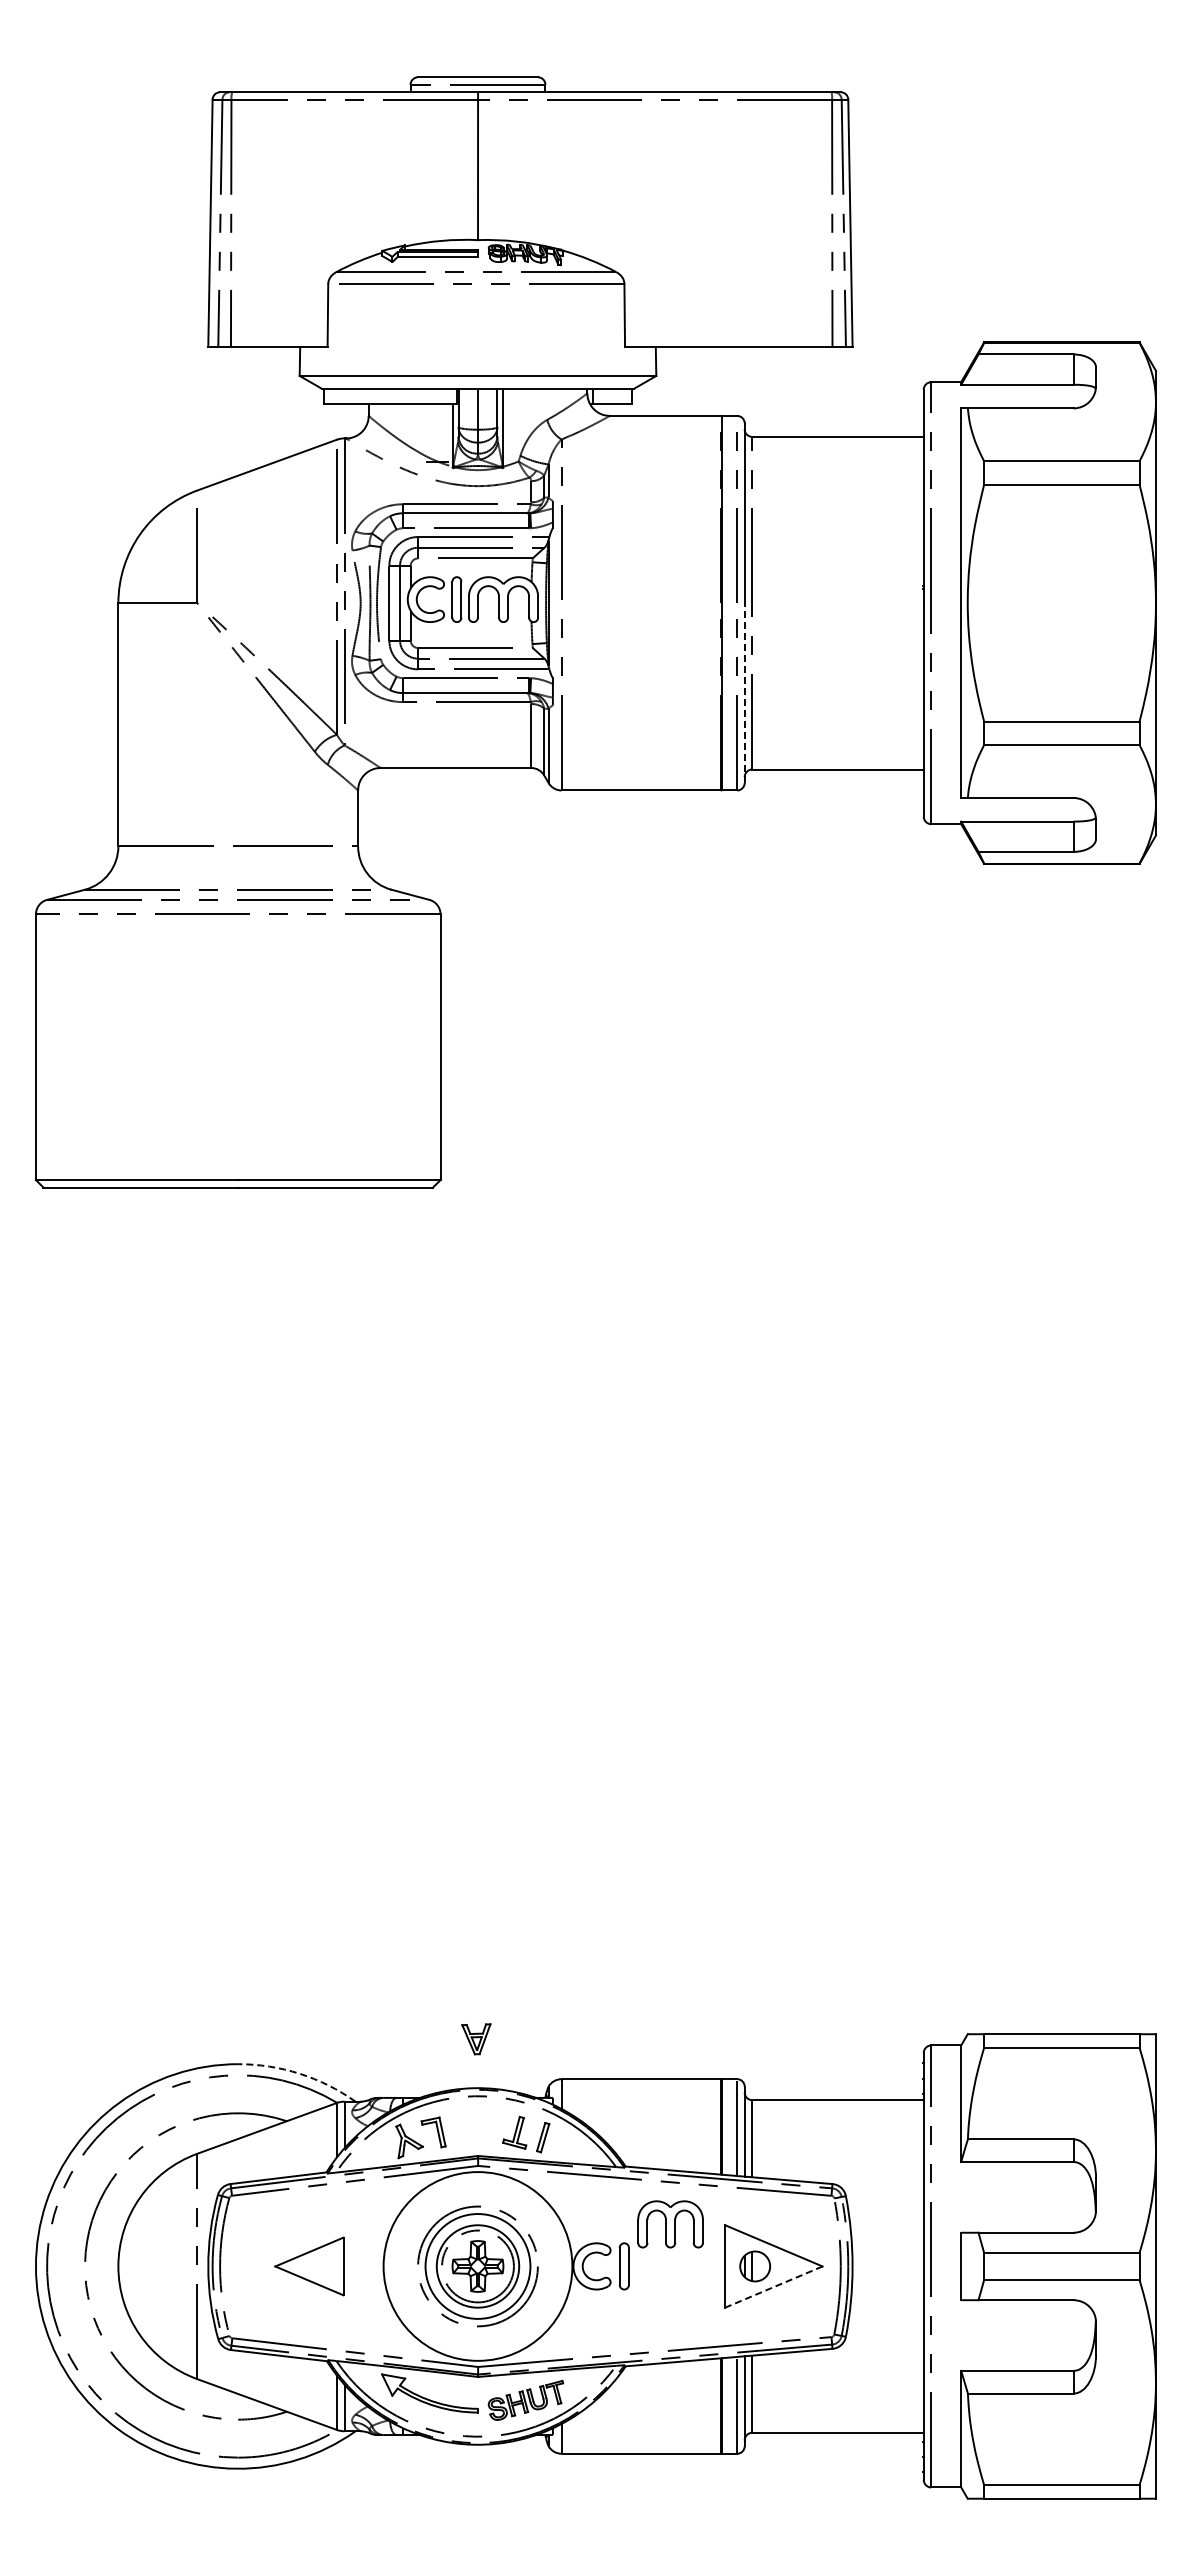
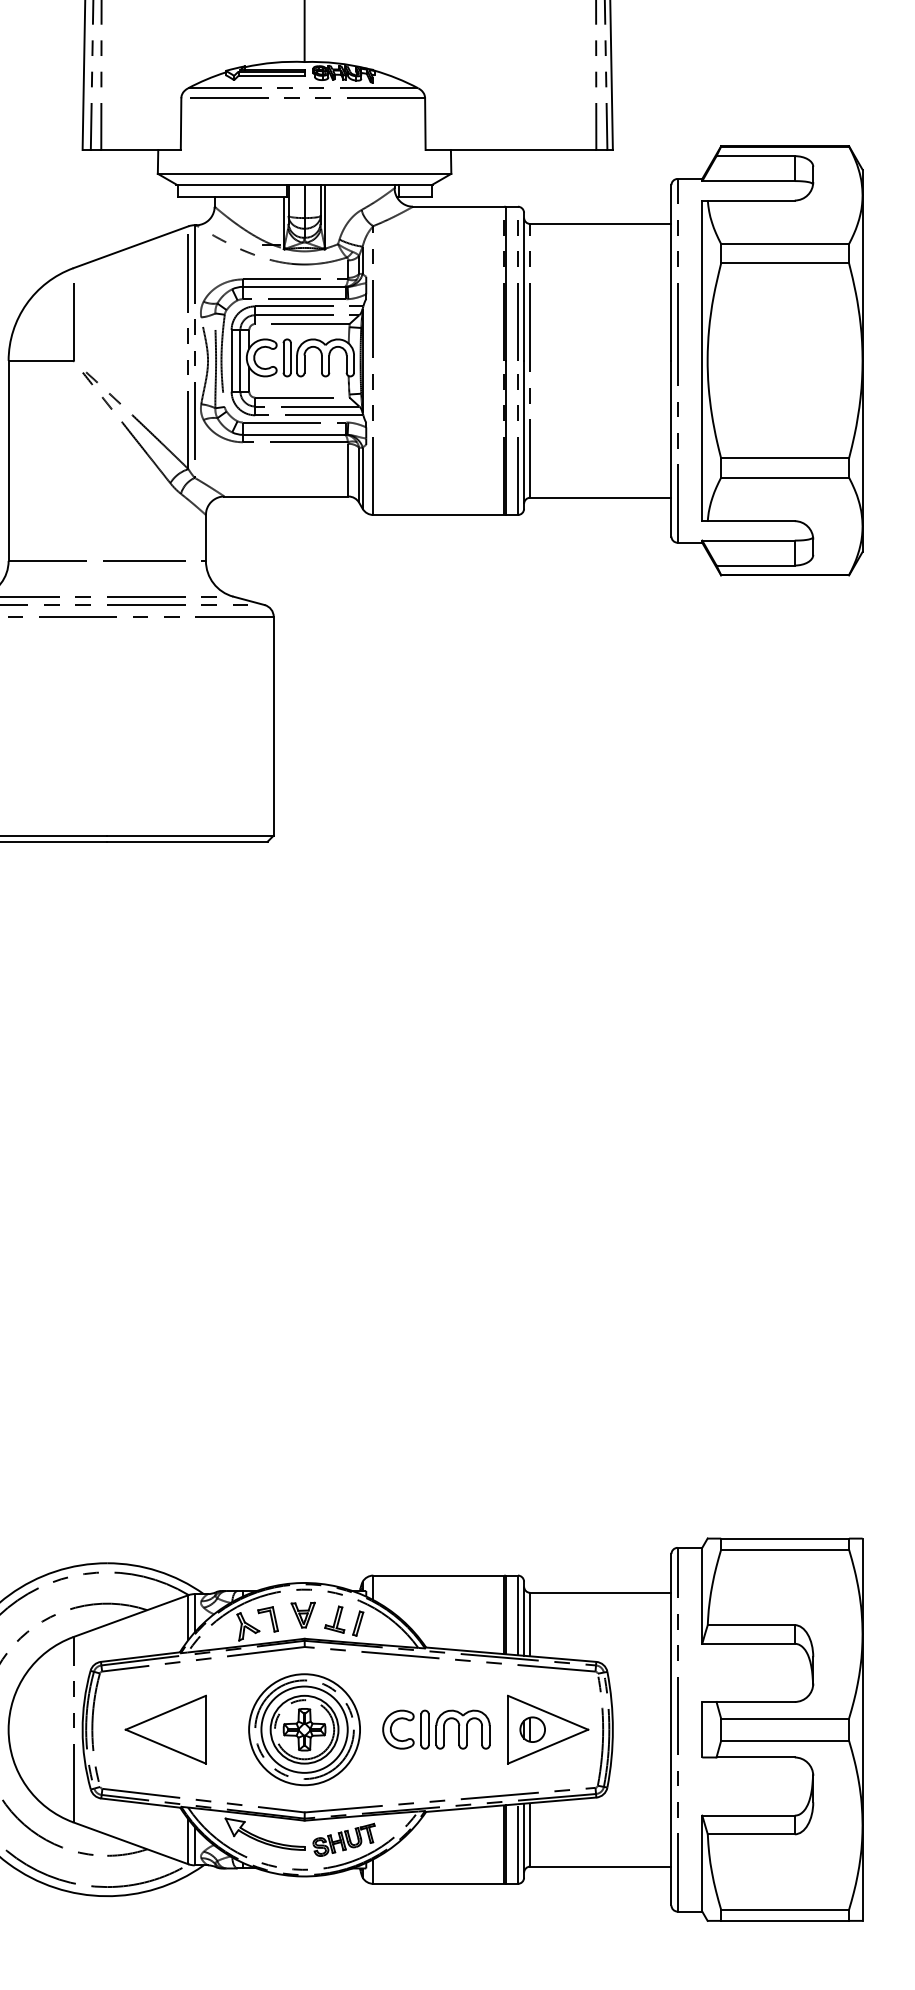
line: (744, 693) -> (523, 435), dashed -> solid
part: (476, 2039) -> (303, 1615), moved
arc: (299, 2073) -> (157, 1570), dashed -> solid
part: (670, 2224) -> (463, 1729), moved
part: (309, 2266) -> (165, 1729), size x1.43
circle: (477, 2266) -> (304, 1729), size x0.71
line: (773, 2287) -> (547, 1747), dashed -> solid

